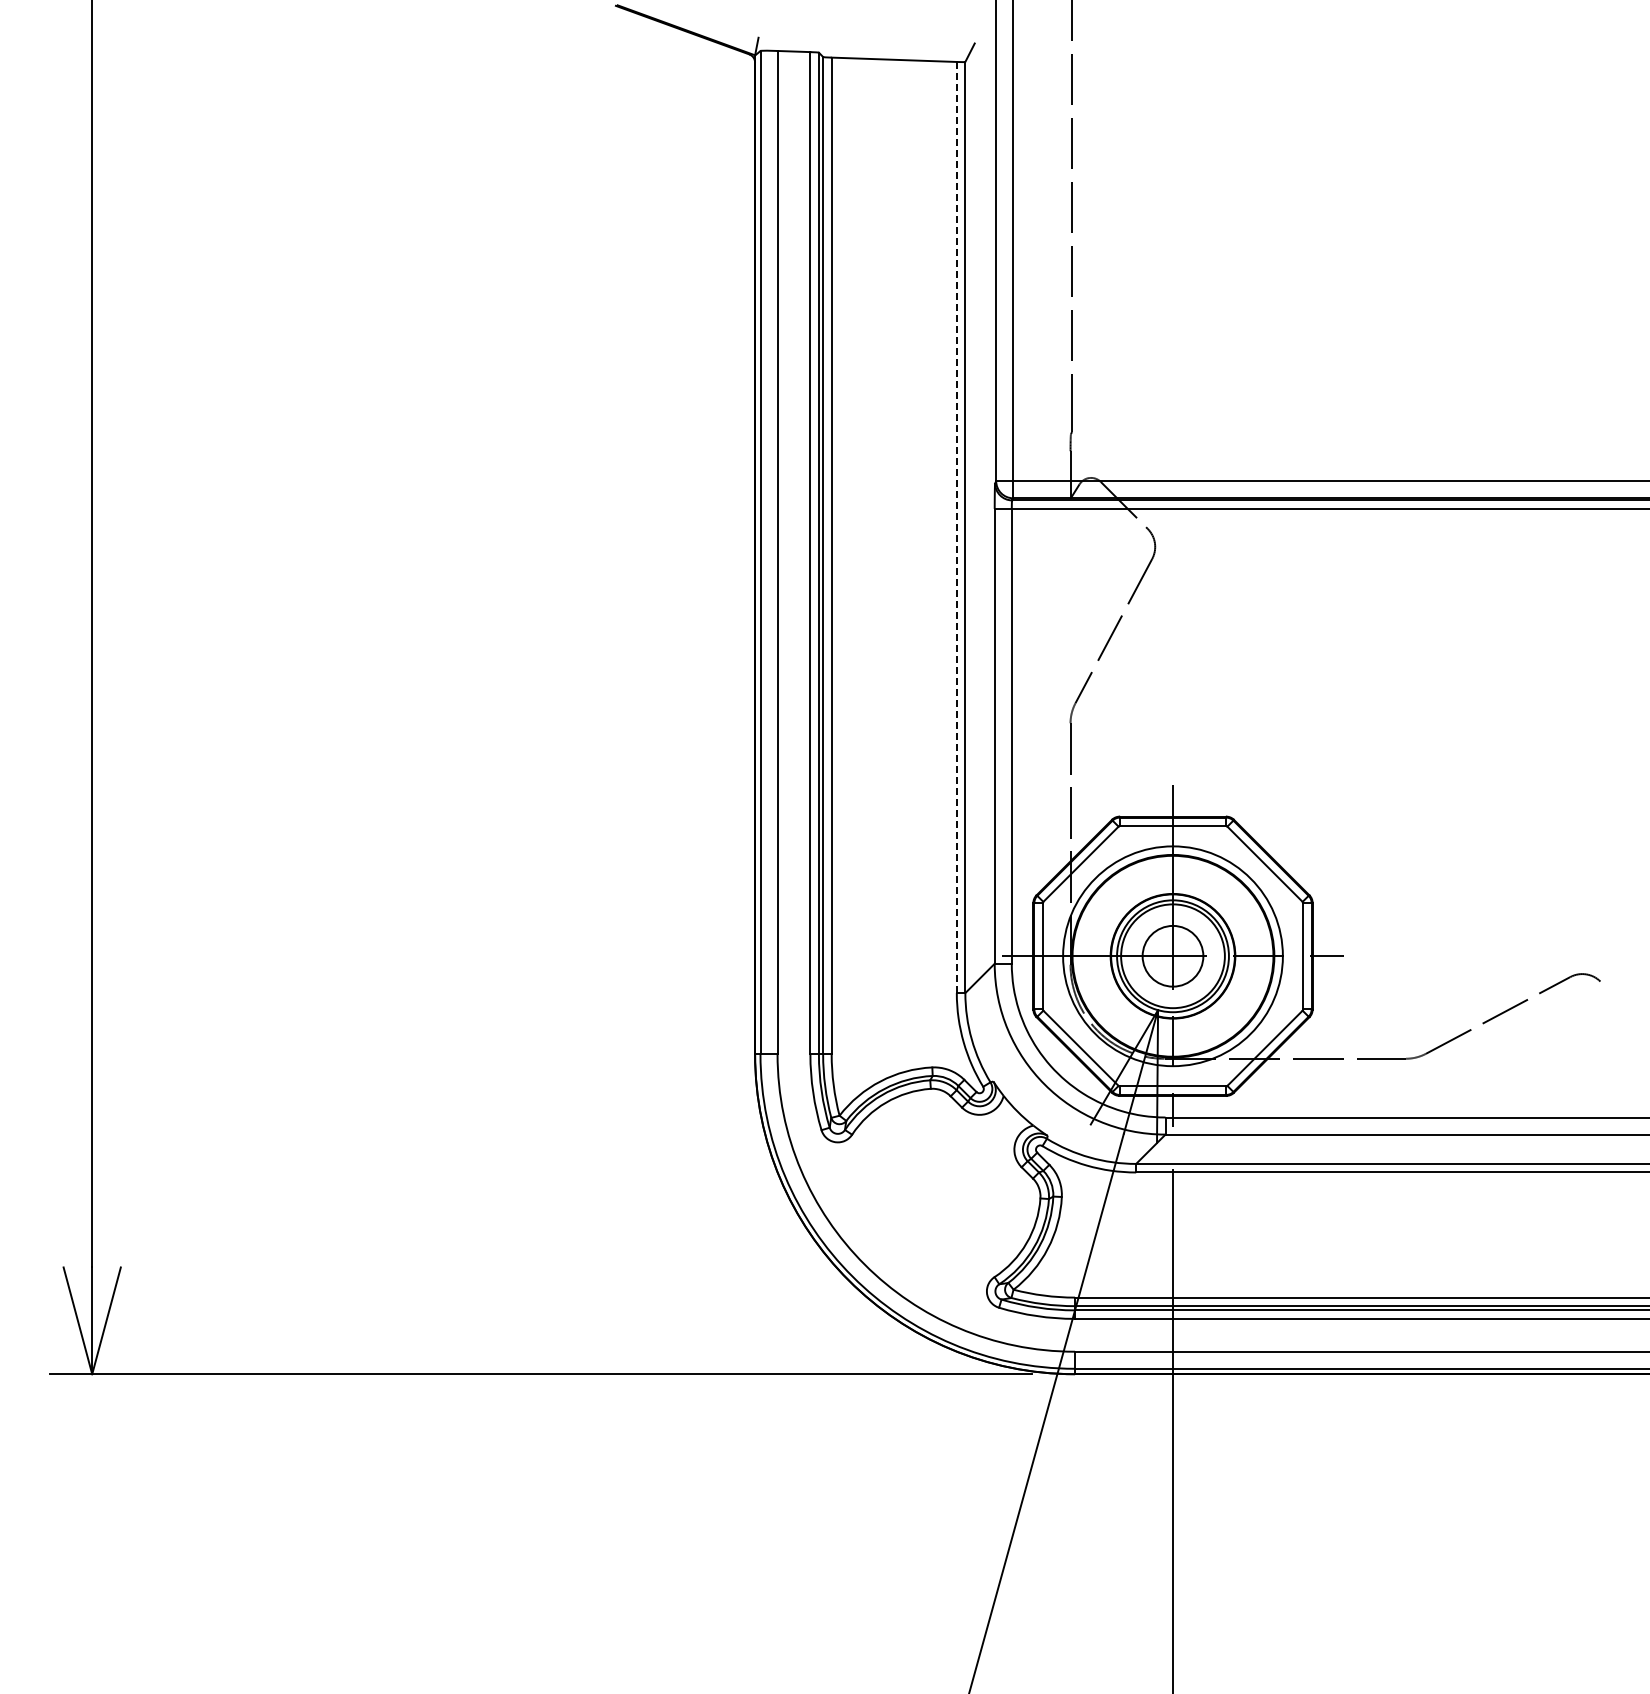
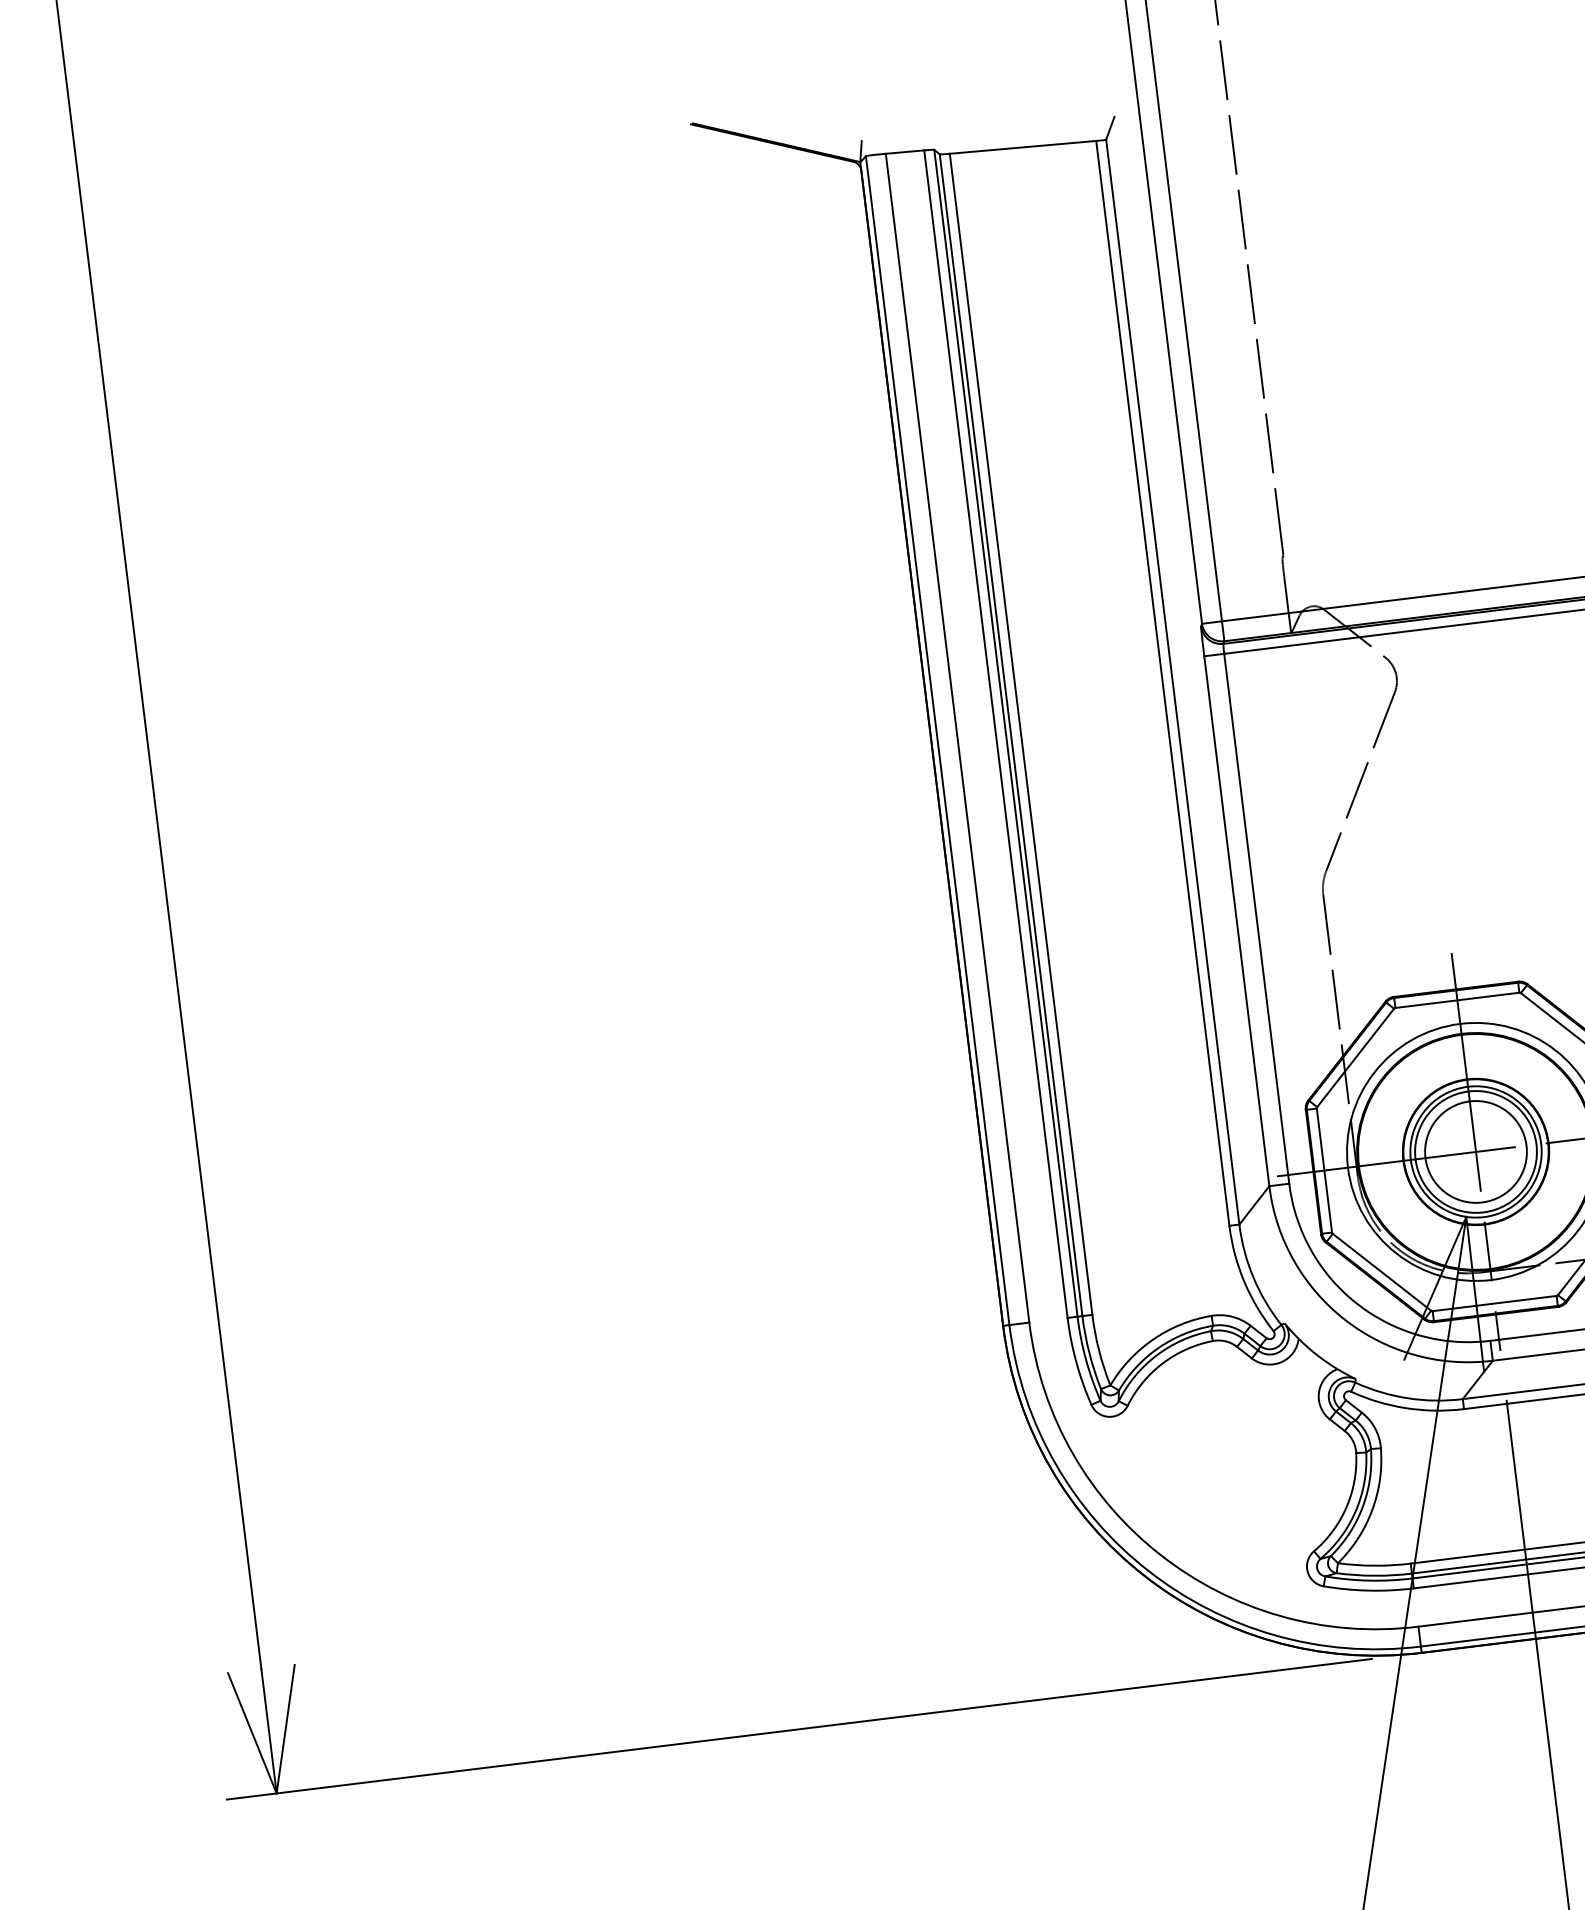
line: (956, 527) -> (1162, 683), dashed -> solid
circle: (1172, 955) -> (1475, 1151), size x1.43

